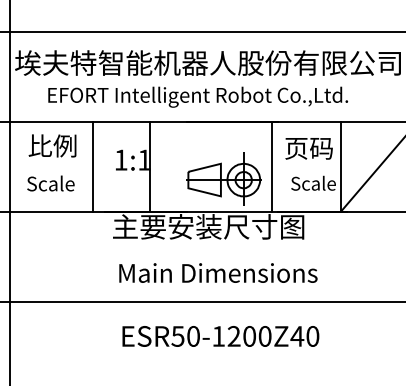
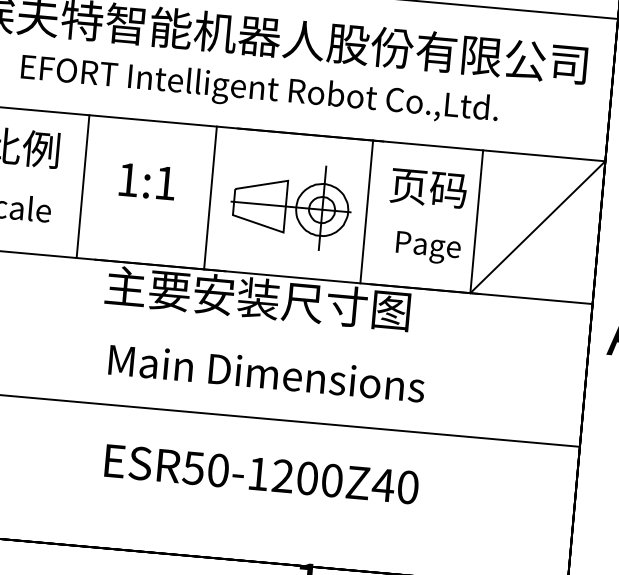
line: (150, 166) -> (210, 197), moved
part: (223, 178) -> (290, 204), moved
text: (313, 185) -> (430, 247), Scale -> Page

